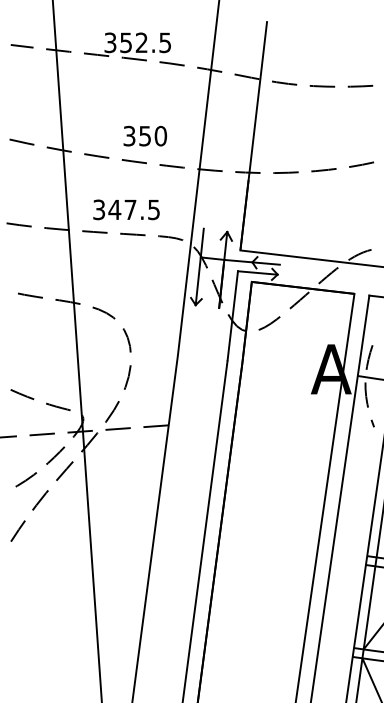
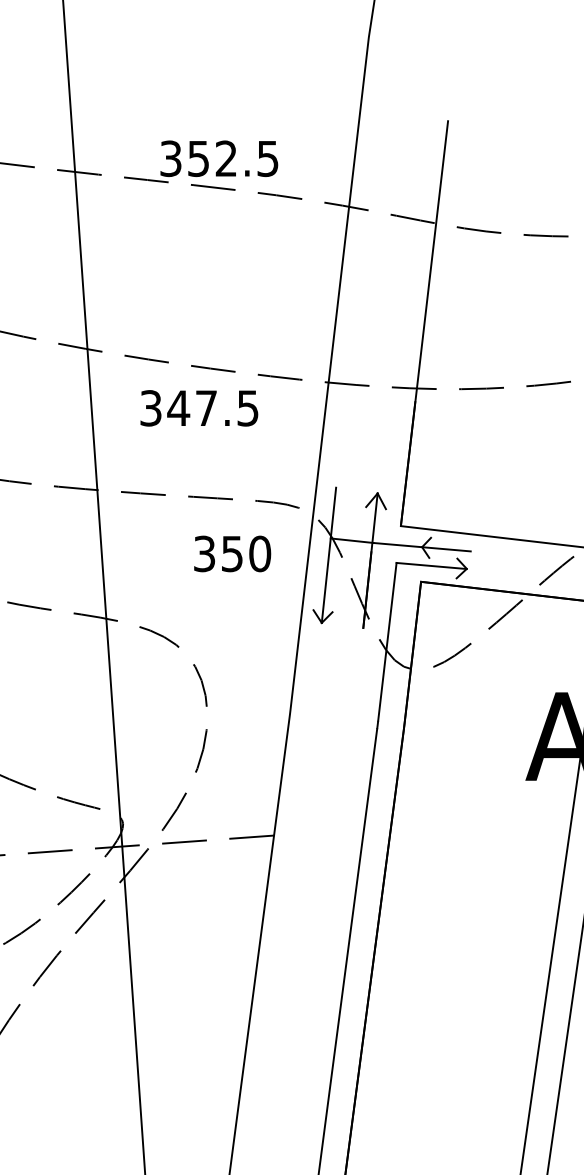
text: (144, 135) -> (231, 552), moved
text: (126, 209) -> (199, 407), moved

